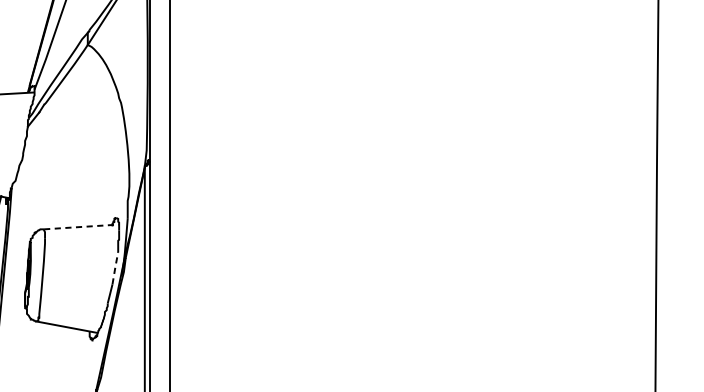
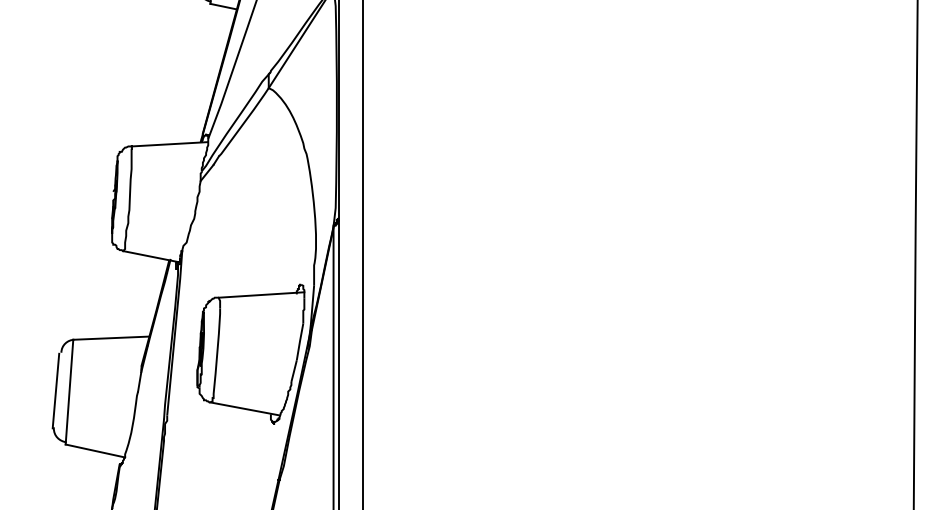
line: (81, 226) -> (261, 294), dashed -> solid
line: (115, 267) -> (300, 340), dashed -> solid

